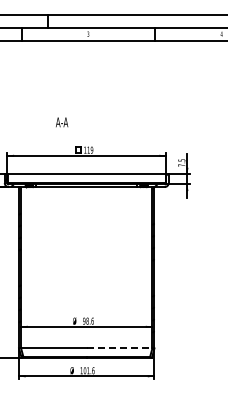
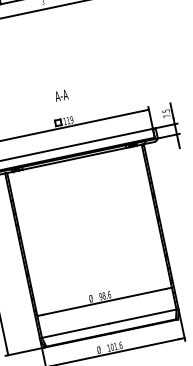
text: (62, 122) -> (61, 95), moved
line: (119, 348) -> (142, 317), dashed -> solid

